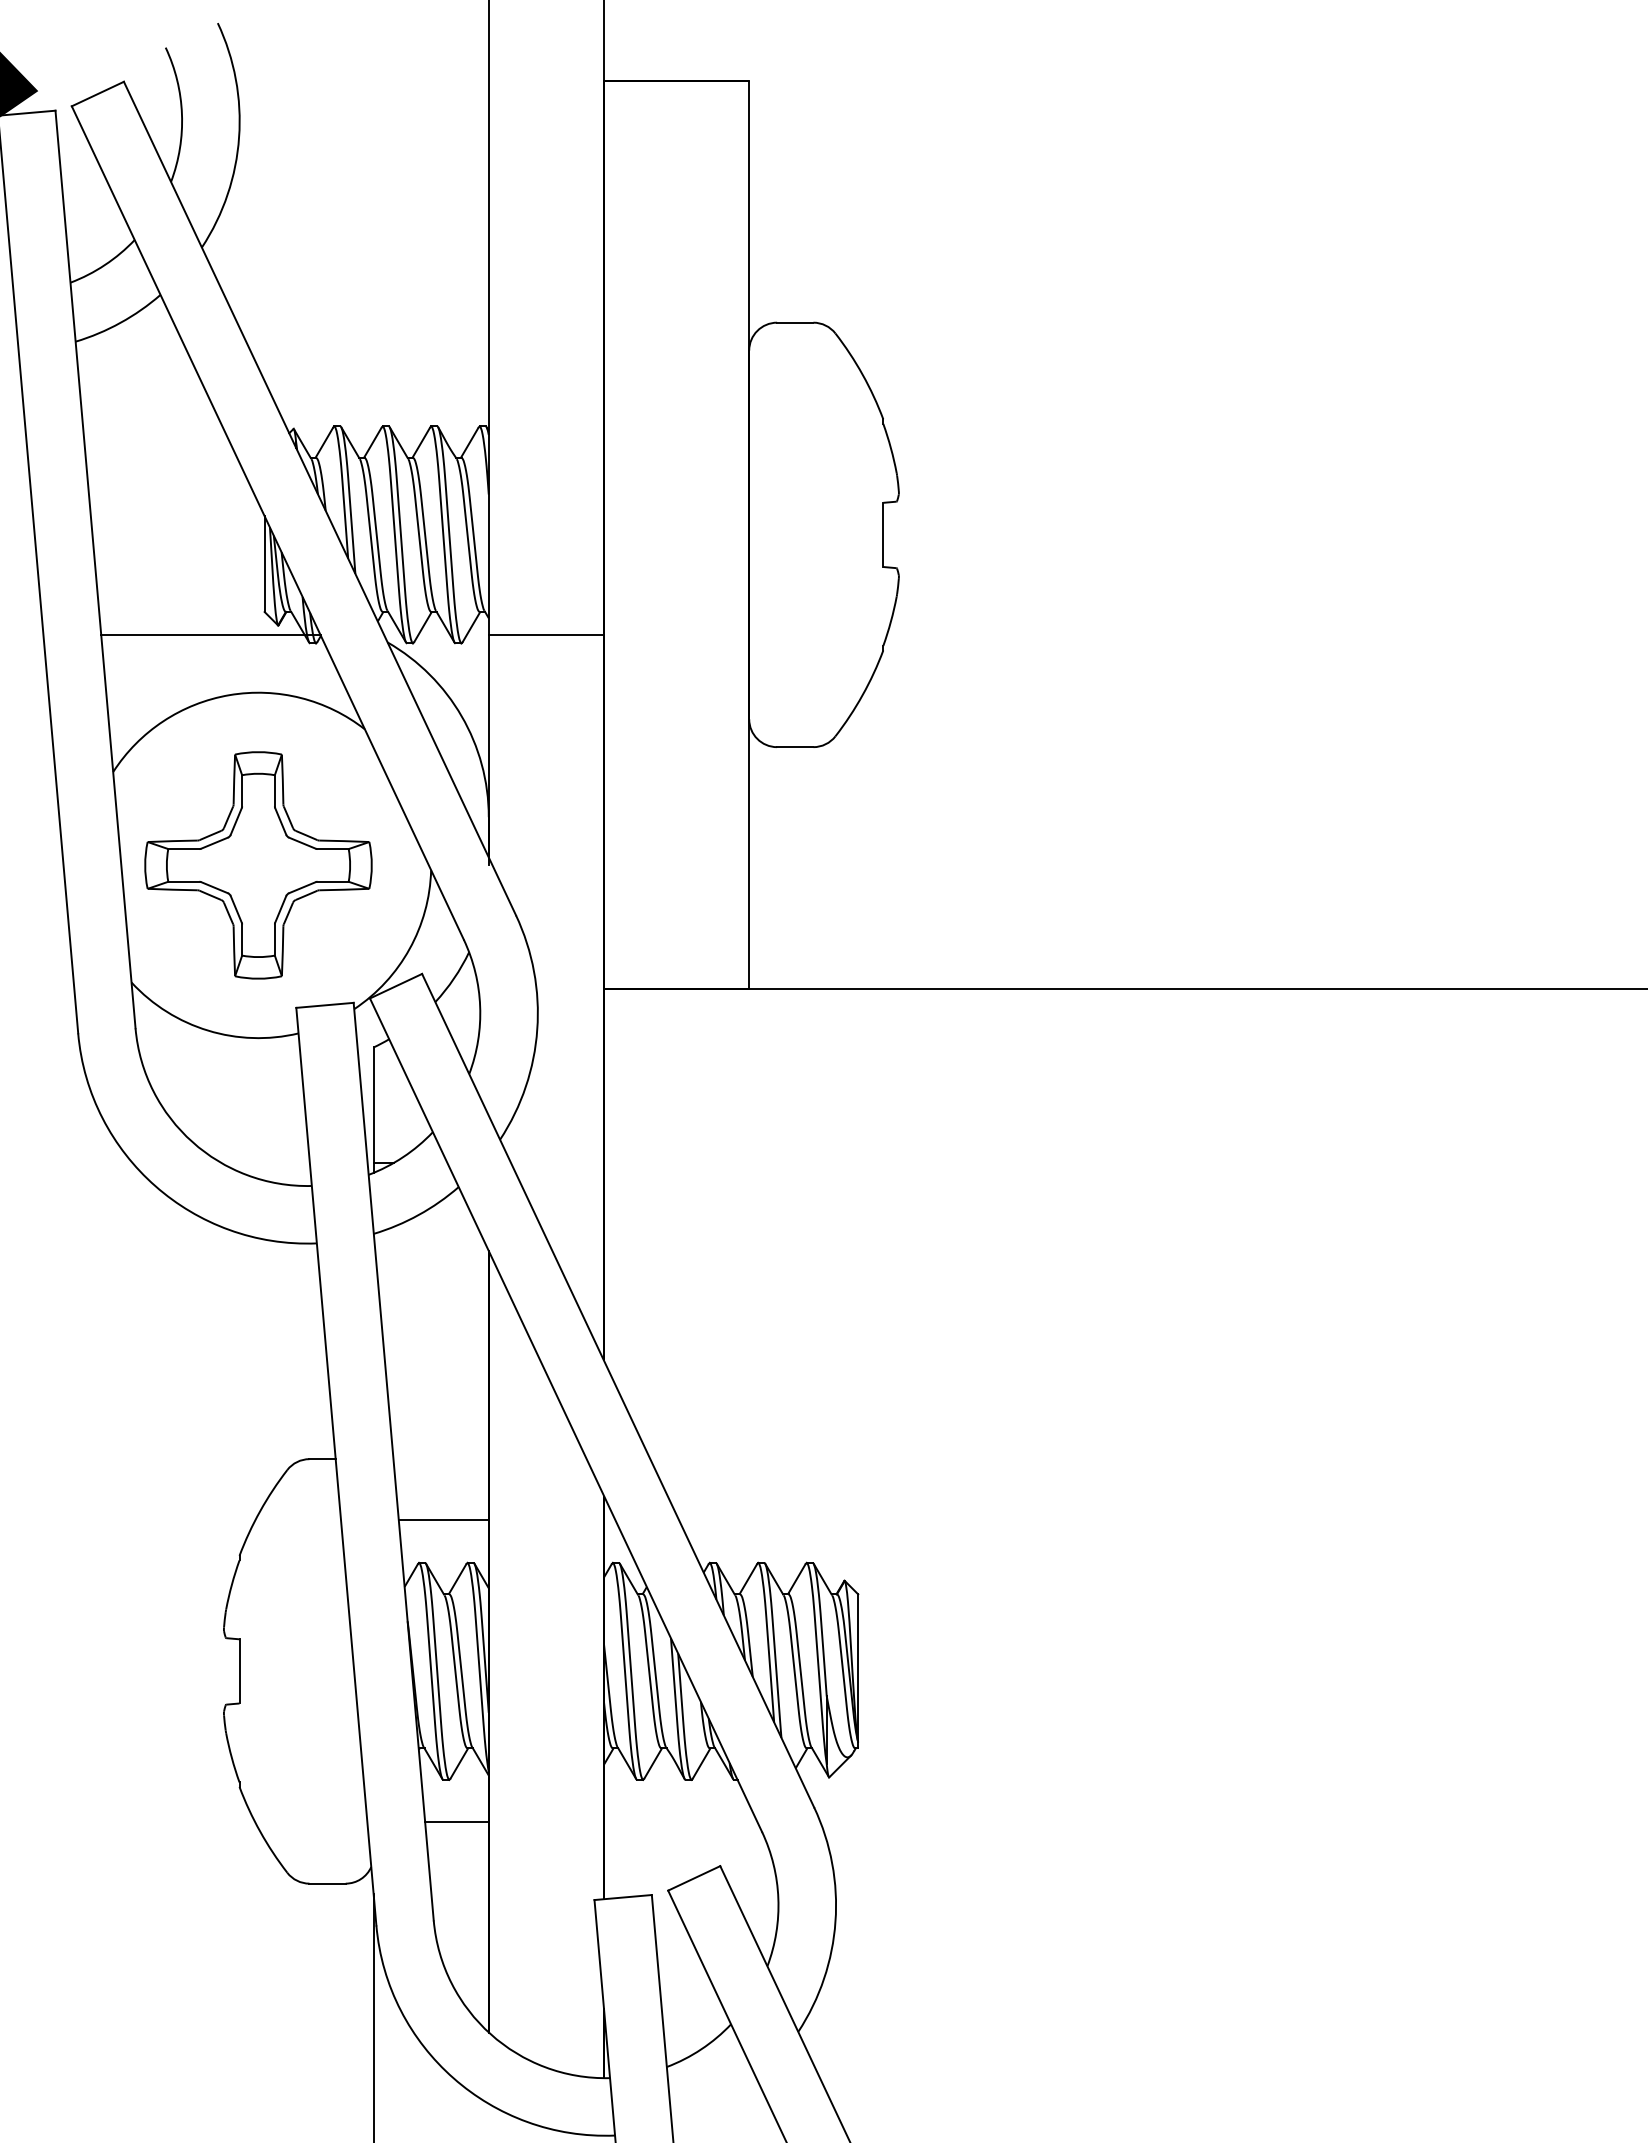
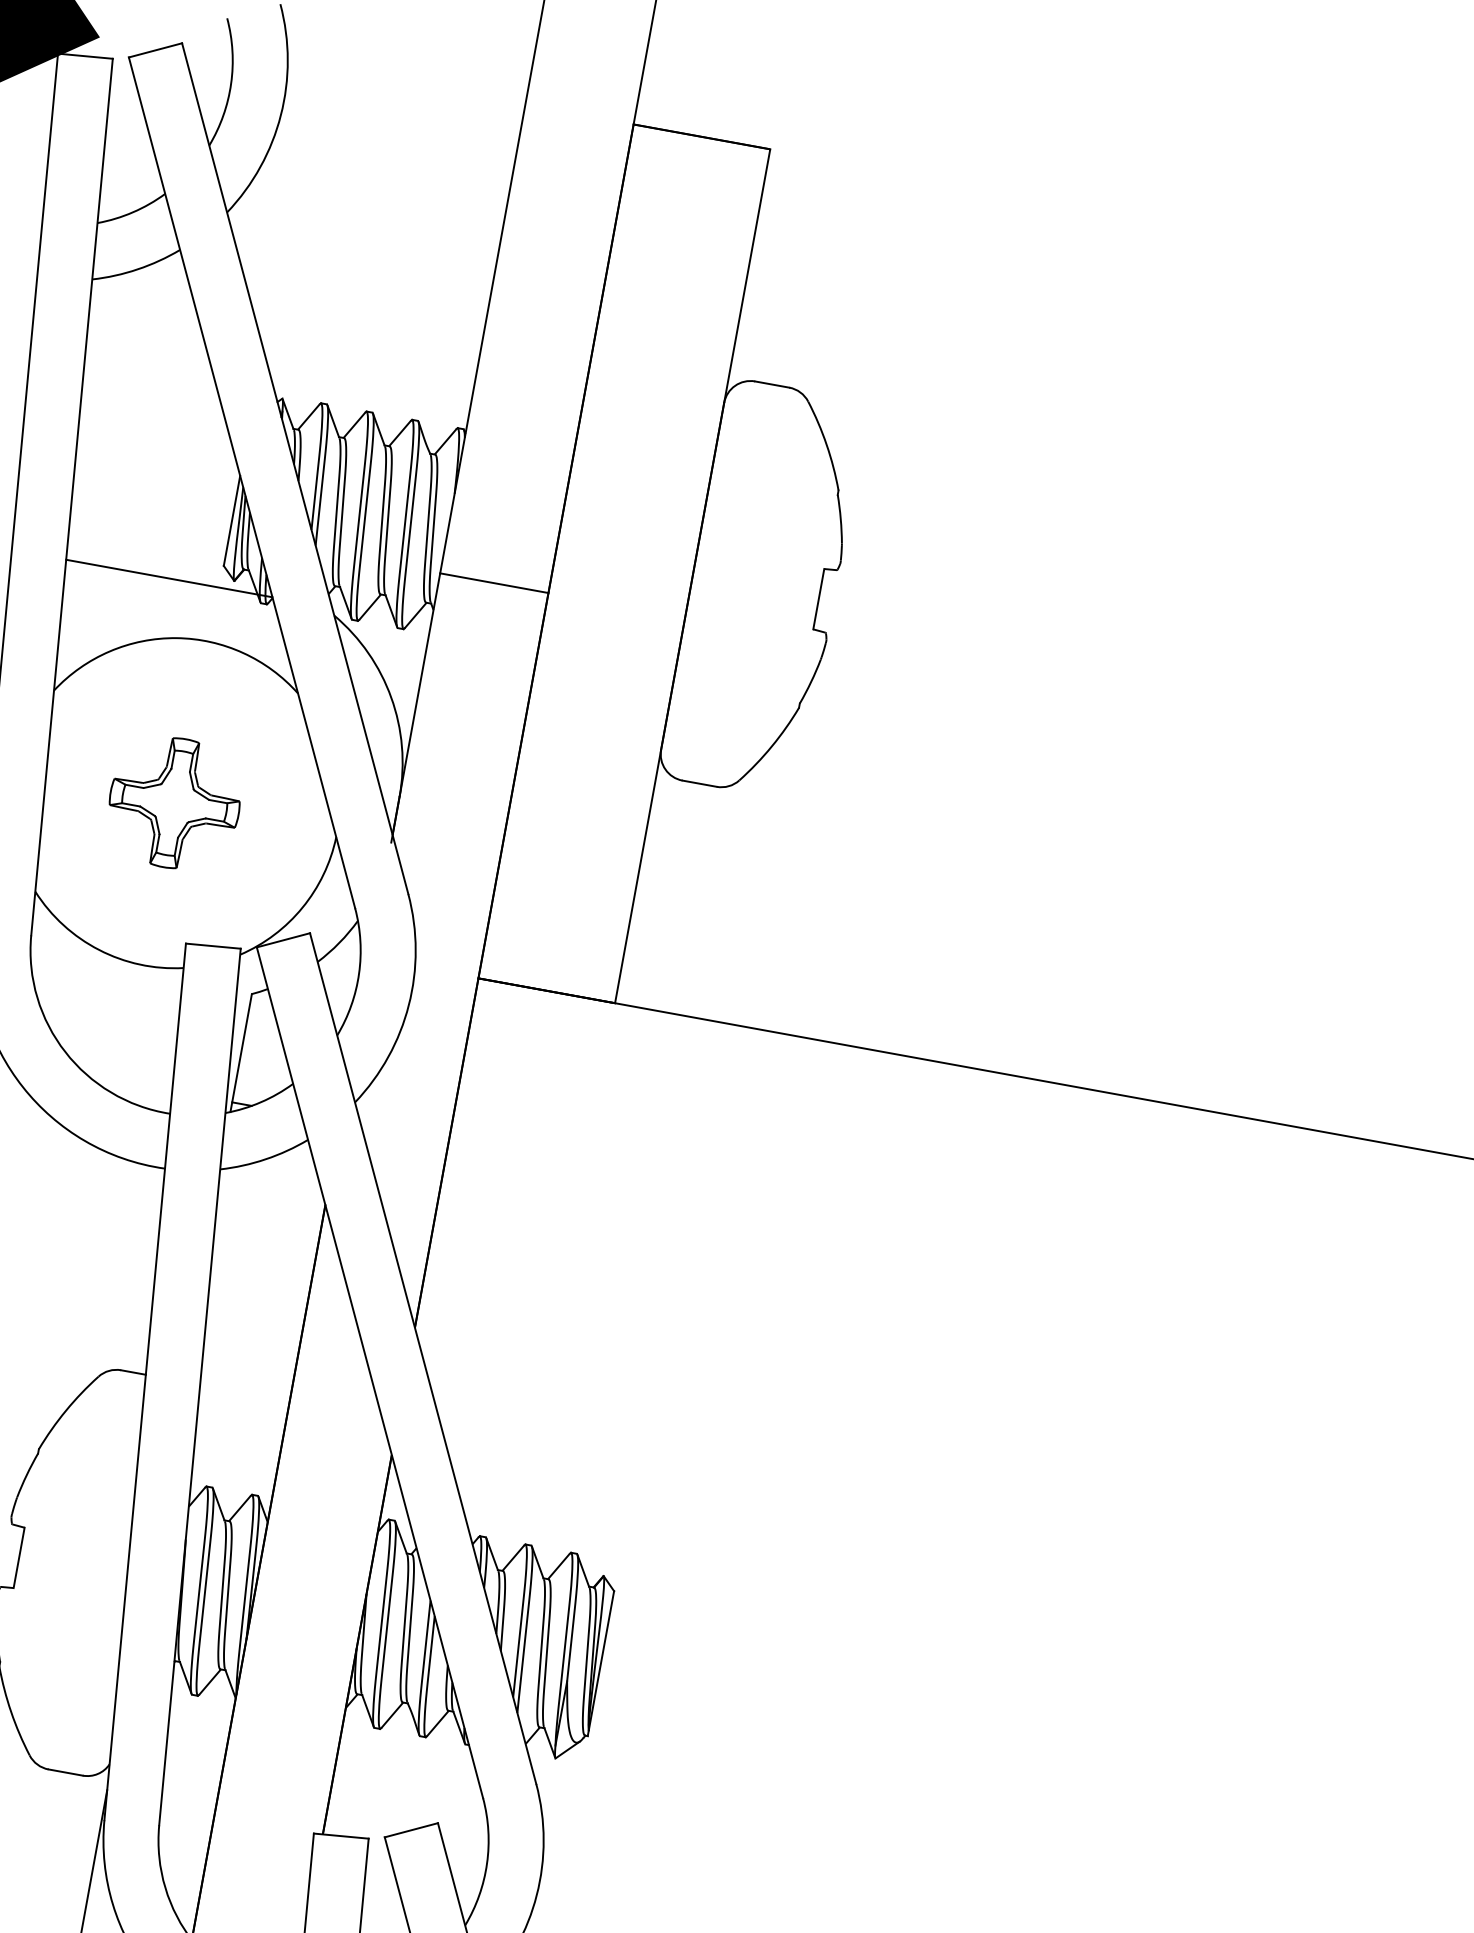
line: (545, 635) -> (493, 583), moved
part: (258, 865) -> (174, 803), size x0.6
line: (443, 1520) -> (236, 1450), removed
line: (456, 1822) -> (197, 1737), removed

